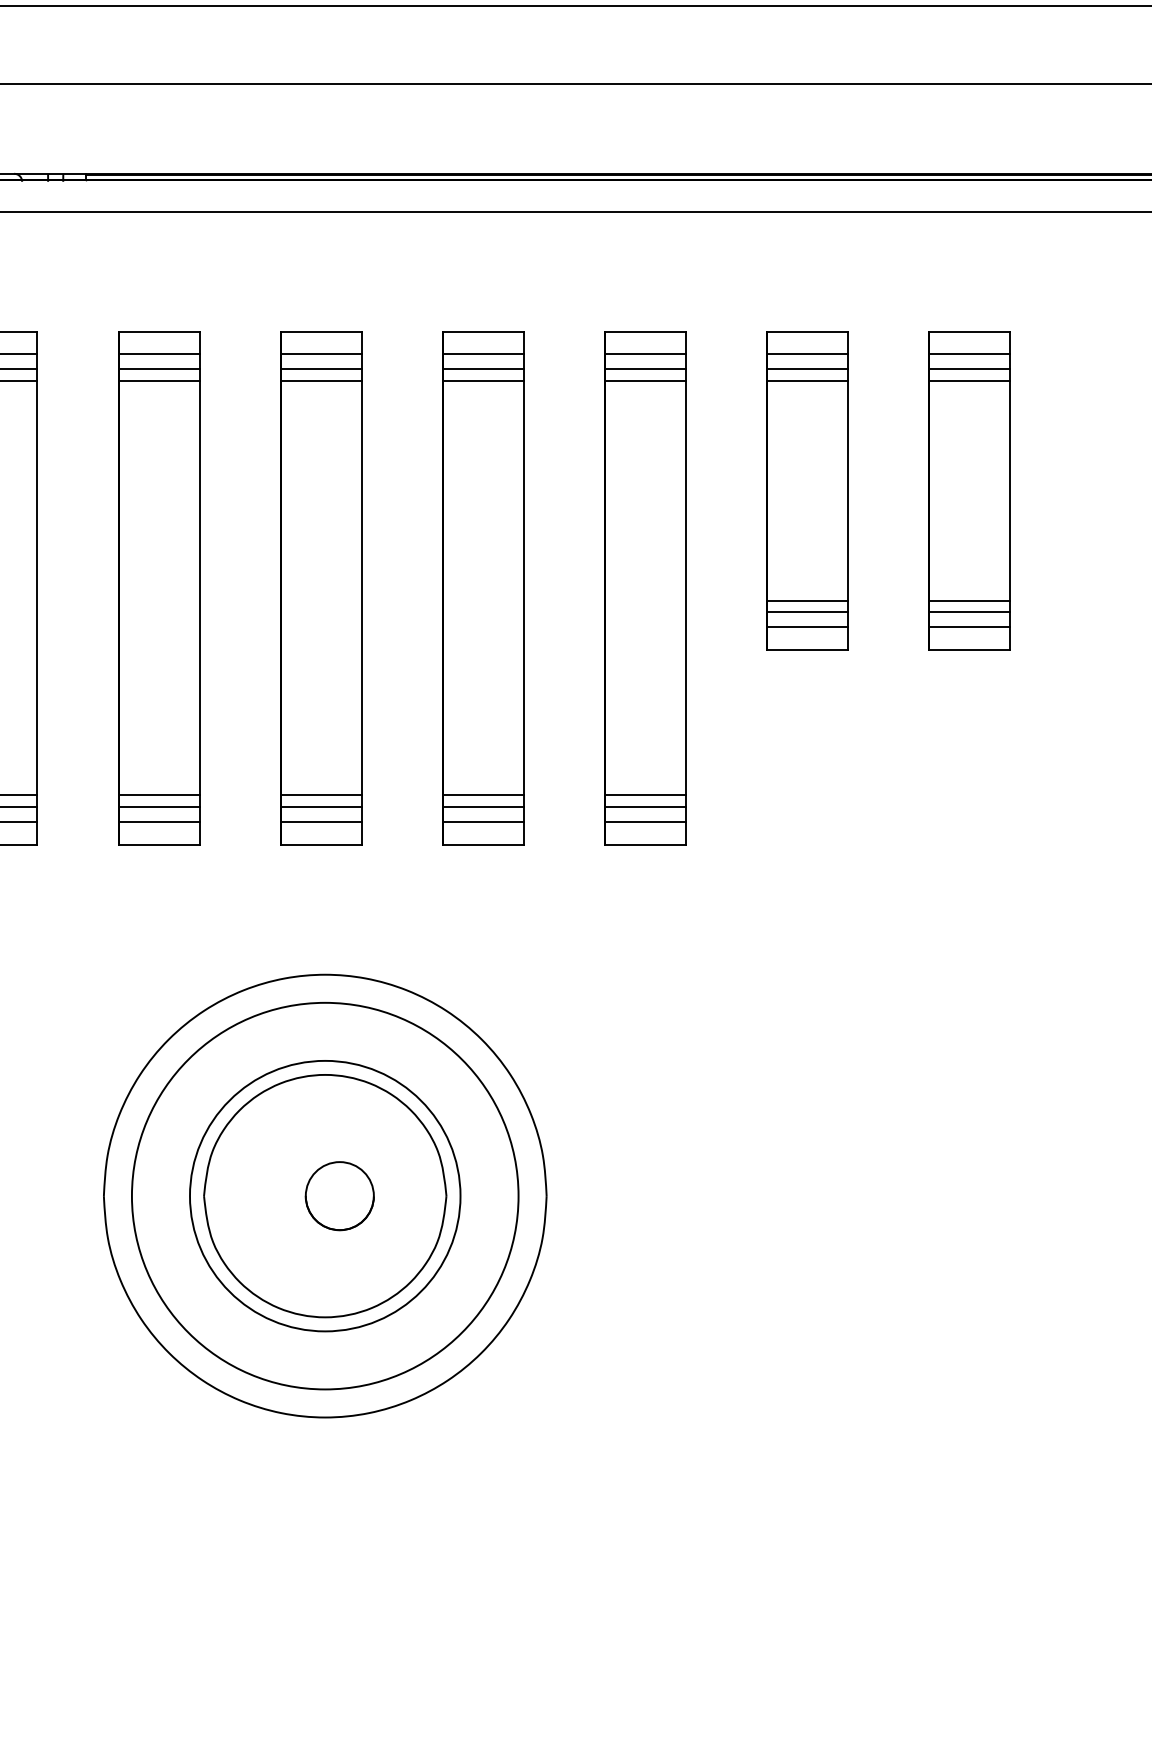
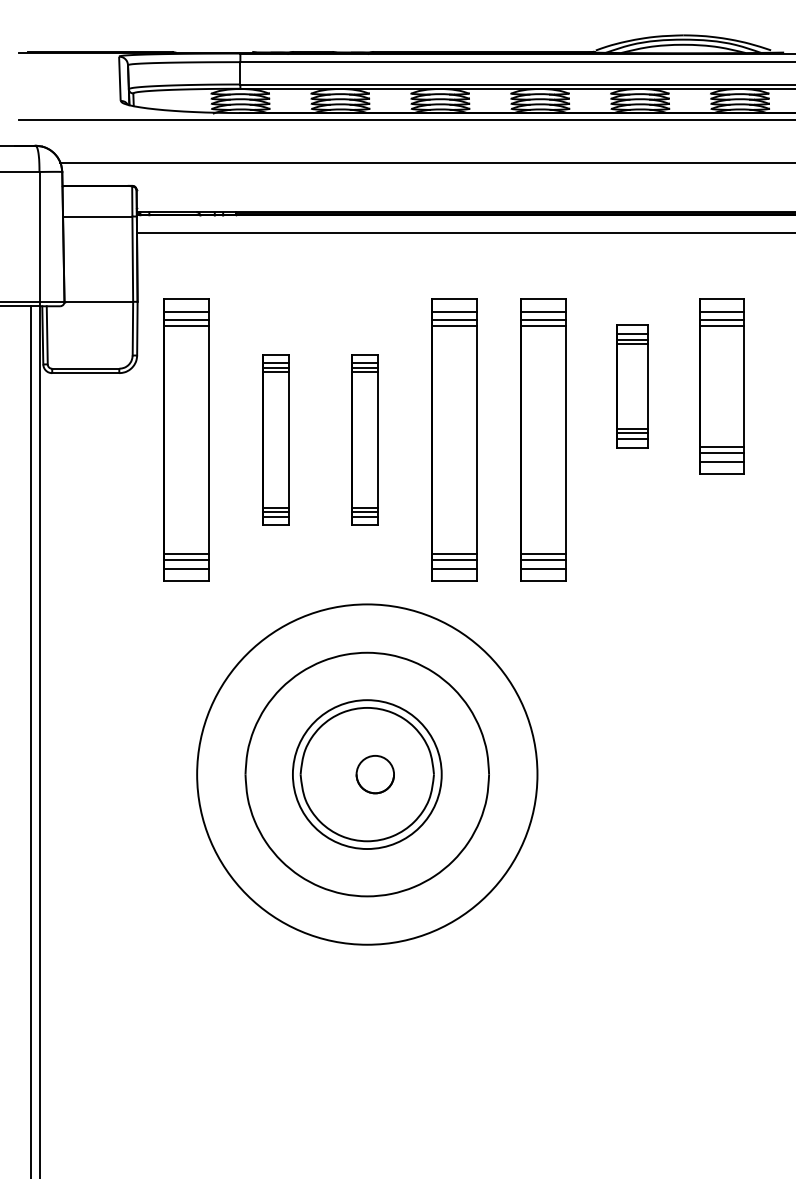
part: (807, 490) -> (632, 386), size x0.7
part: (158, 587) -> (275, 439), size x0.6
part: (320, 587) -> (364, 439), size x0.6
circle: (323, 1195) -> (366, 774), size x1.6

